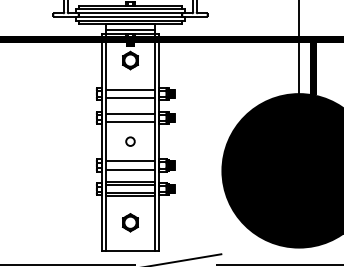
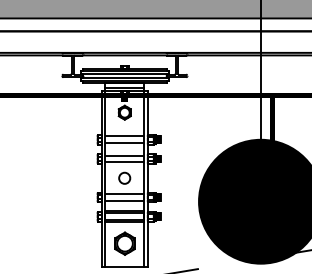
circle: (130, 140) -> (124, 177), size x1.6
part: (130, 222) -> (124, 243), size x1.6

